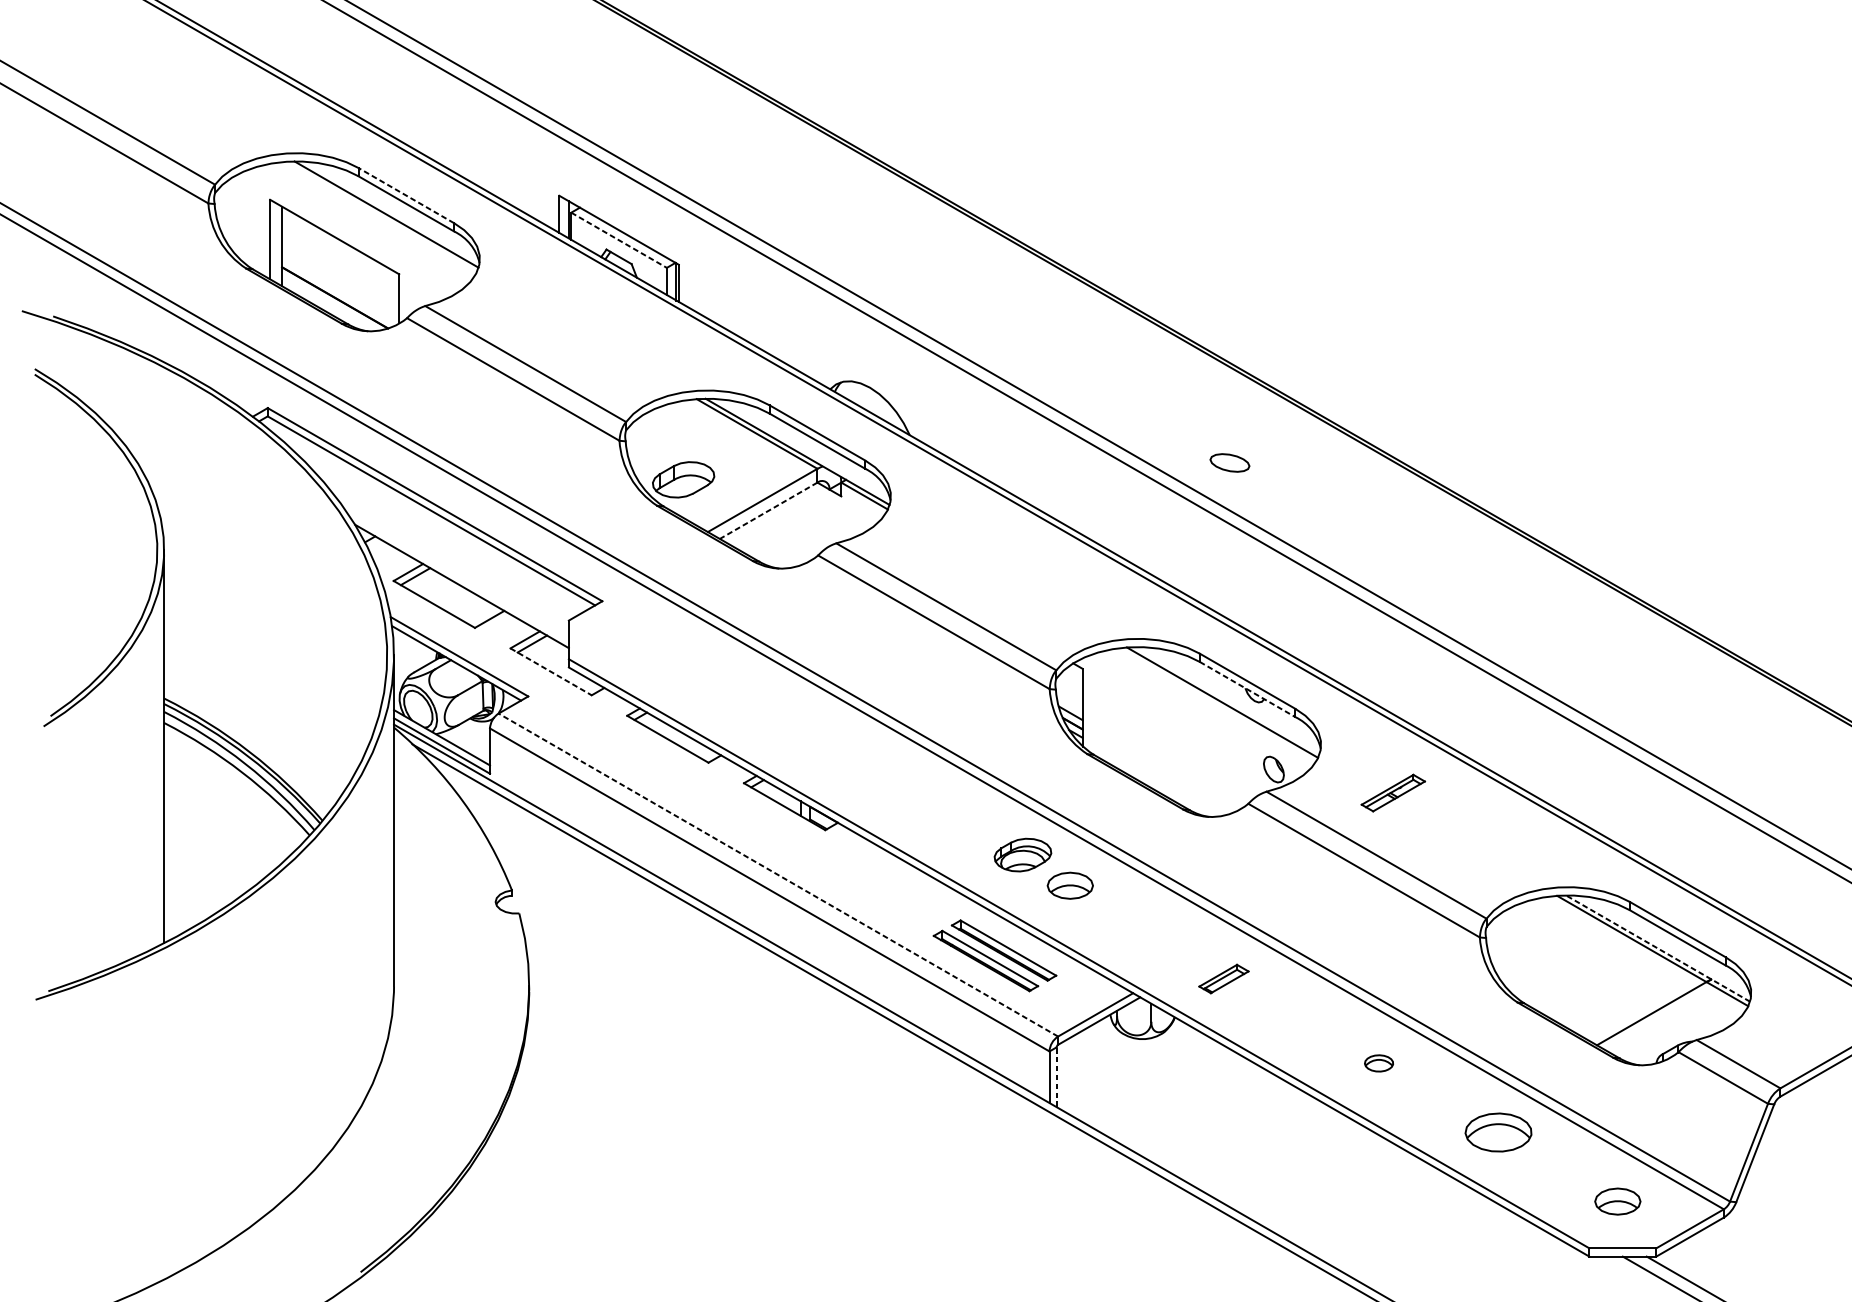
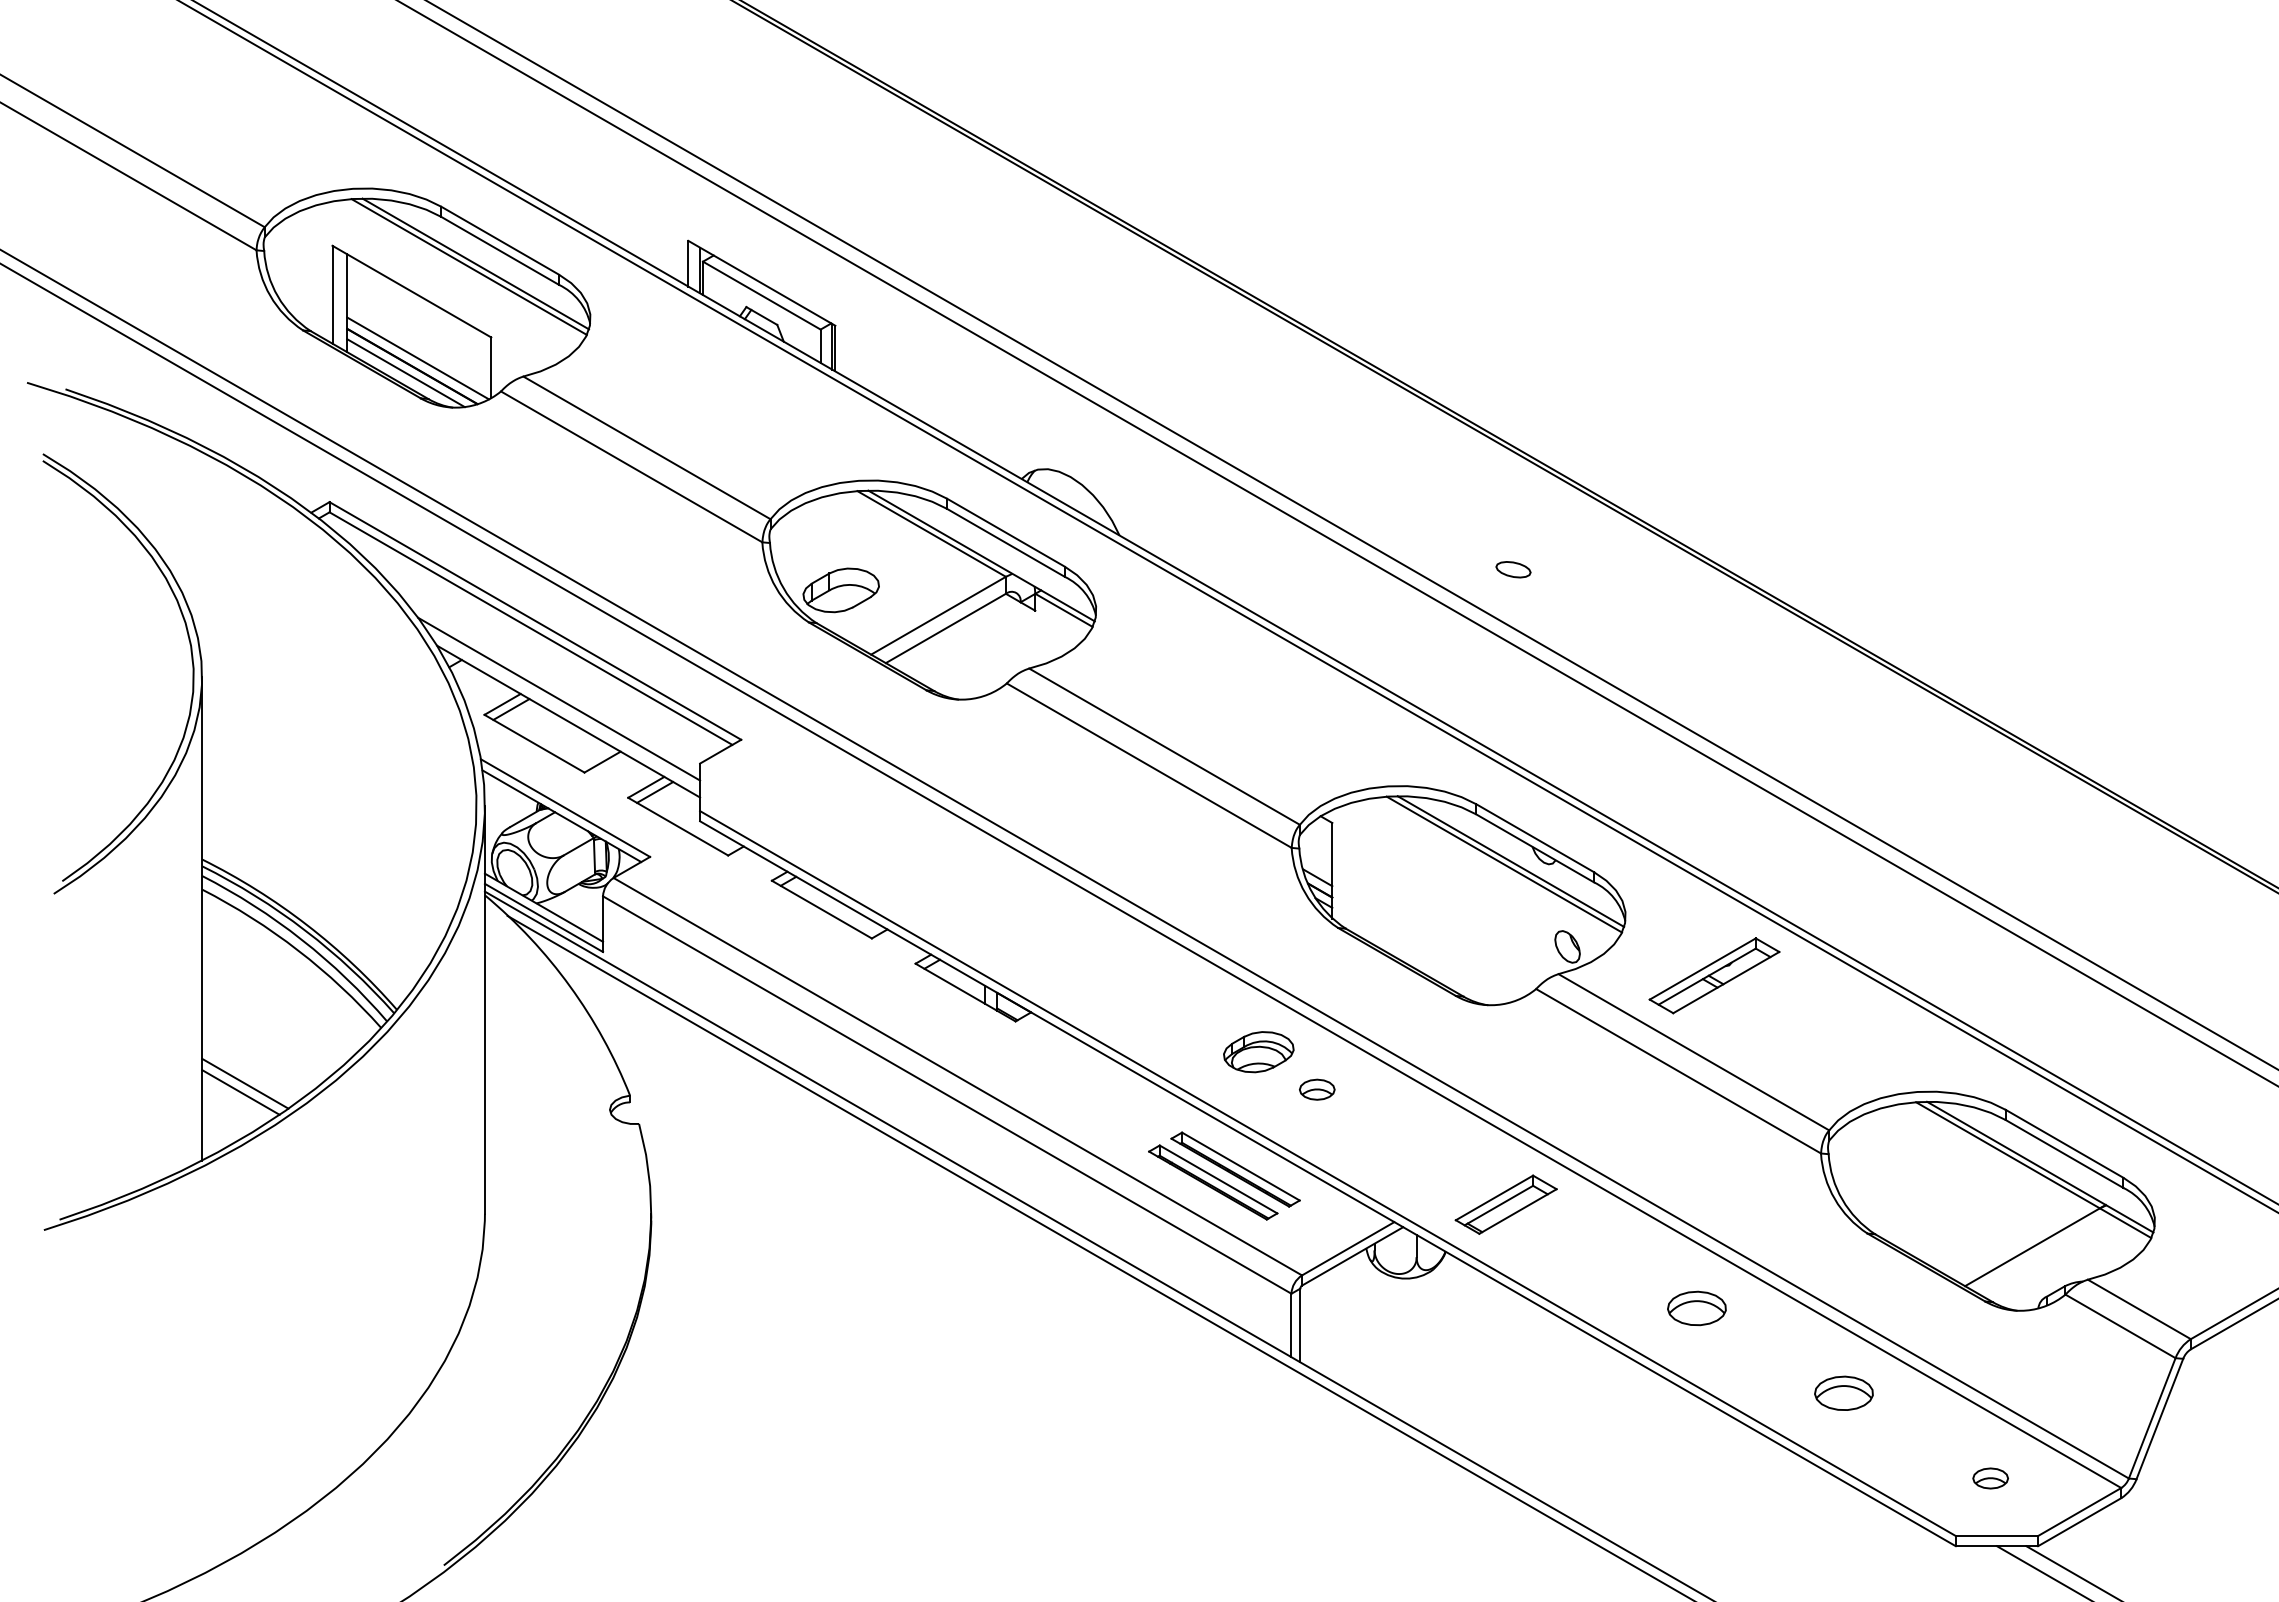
line: (406, 195) -> (500, 240), dashed -> solid
line: (380, 216) -> (468, 266), added
line: (618, 240) -> (761, 295), dashed -> solid
line: (339, 291) -> (417, 358), added
line: (329, 303) -> (405, 373), added
part: (1229, 462) -> (1513, 569), size x0.71
line: (768, 510) -> (945, 628), dashed -> solid
line: (454, 567) -> (559, 698), added
line: (551, 671) -> (678, 826), dashed -> solid
line: (1247, 689) -> (1535, 848), dashed -> solid
line: (1227, 700) -> (1510, 861), added
part: (1393, 792) -> (1714, 975), size x1.67
line: (778, 874) -> (957, 1076), dashed -> solid
line: (199, 880) -> (245, 1083), added
part: (1070, 885) -> (1317, 1089), size x0.62
line: (195, 887) -> (240, 1092), added
line: (1658, 948) -> (2040, 1167), dashed -> solid
part: (1223, 978) -> (1505, 1204), size x1.67
part: (1378, 1063) -> (1696, 1308), size x1.67
line: (1056, 1077) -> (1300, 1325), dashed -> solid
part: (1498, 1131) -> (1843, 1392), size x0.71
part: (1617, 1201) -> (1990, 1478), size x0.62

